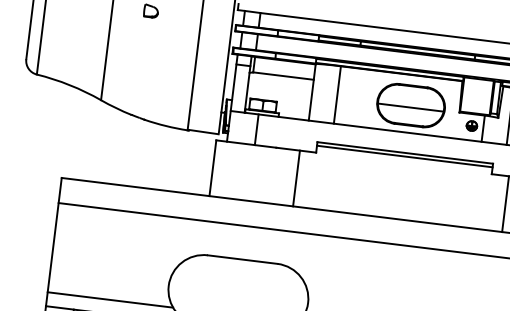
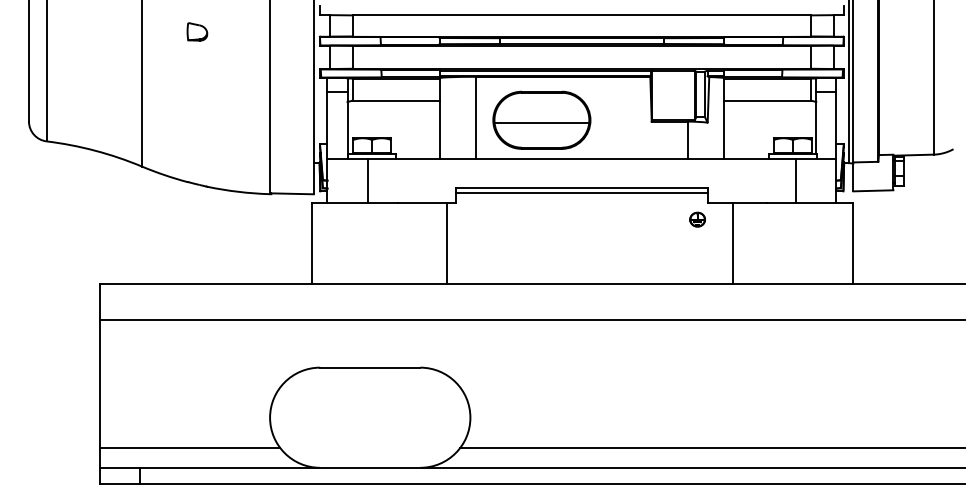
part: (410, 105) -> (541, 119), moved
part: (471, 125) -> (697, 219), moved
line: (296, 178) -> (447, 243), moved

